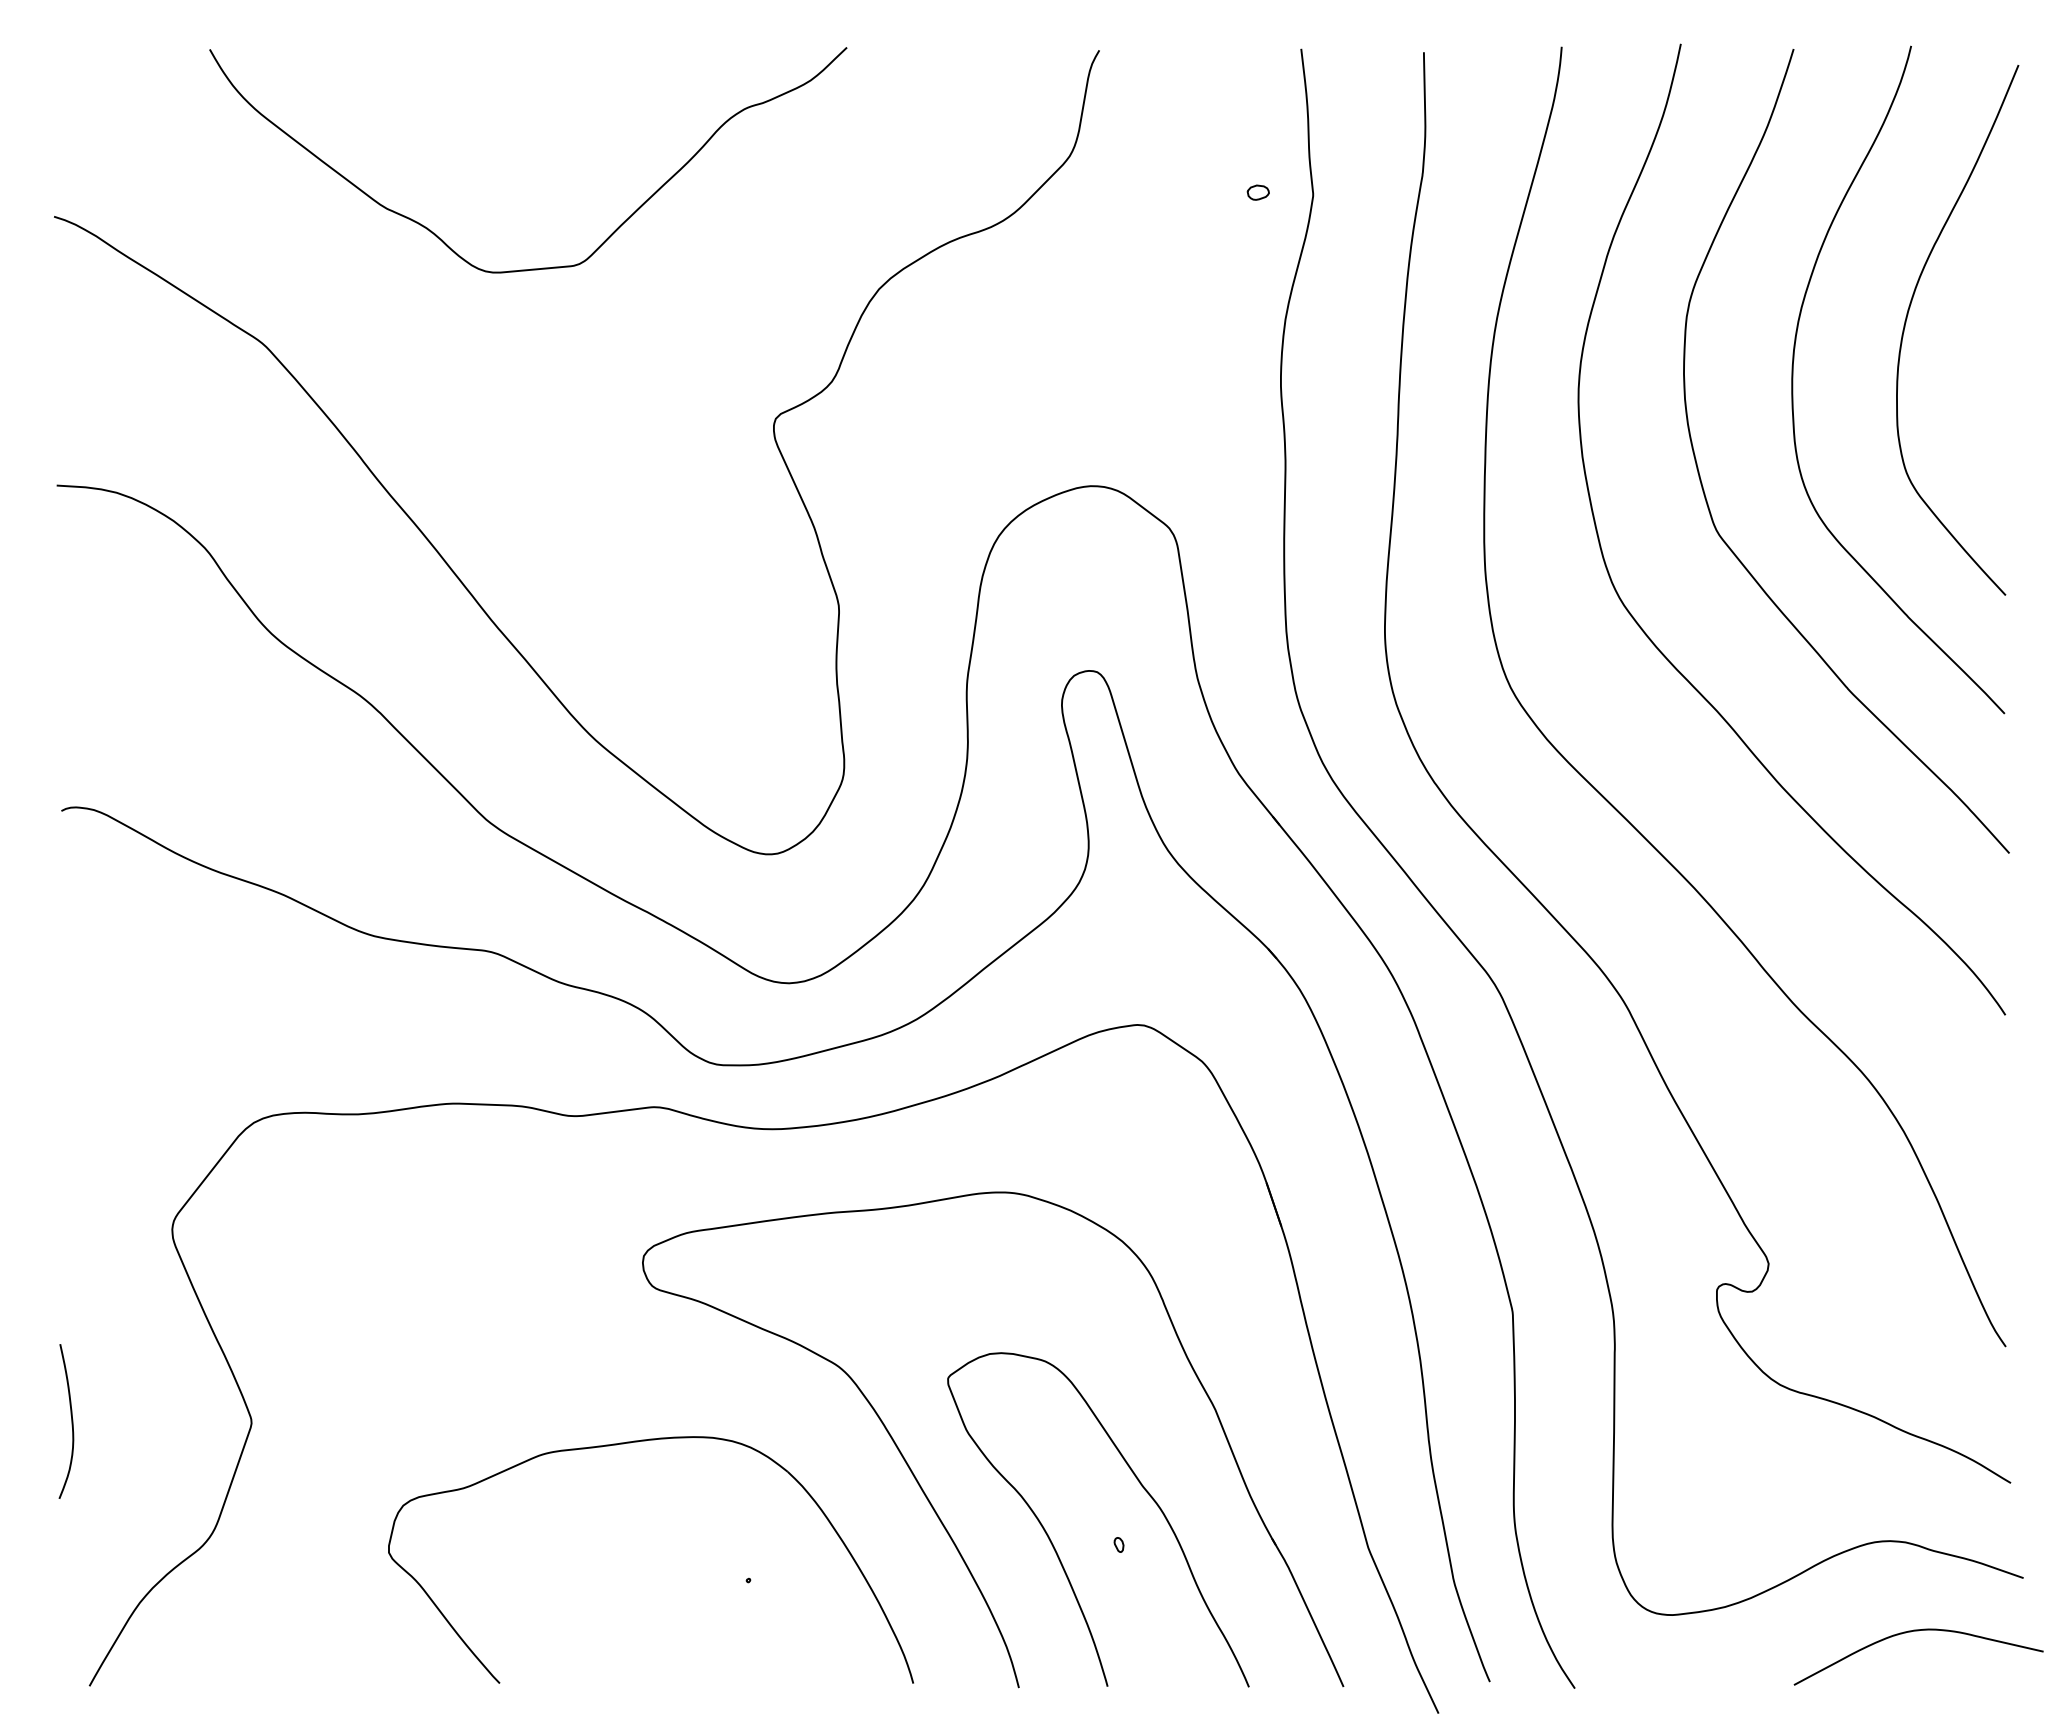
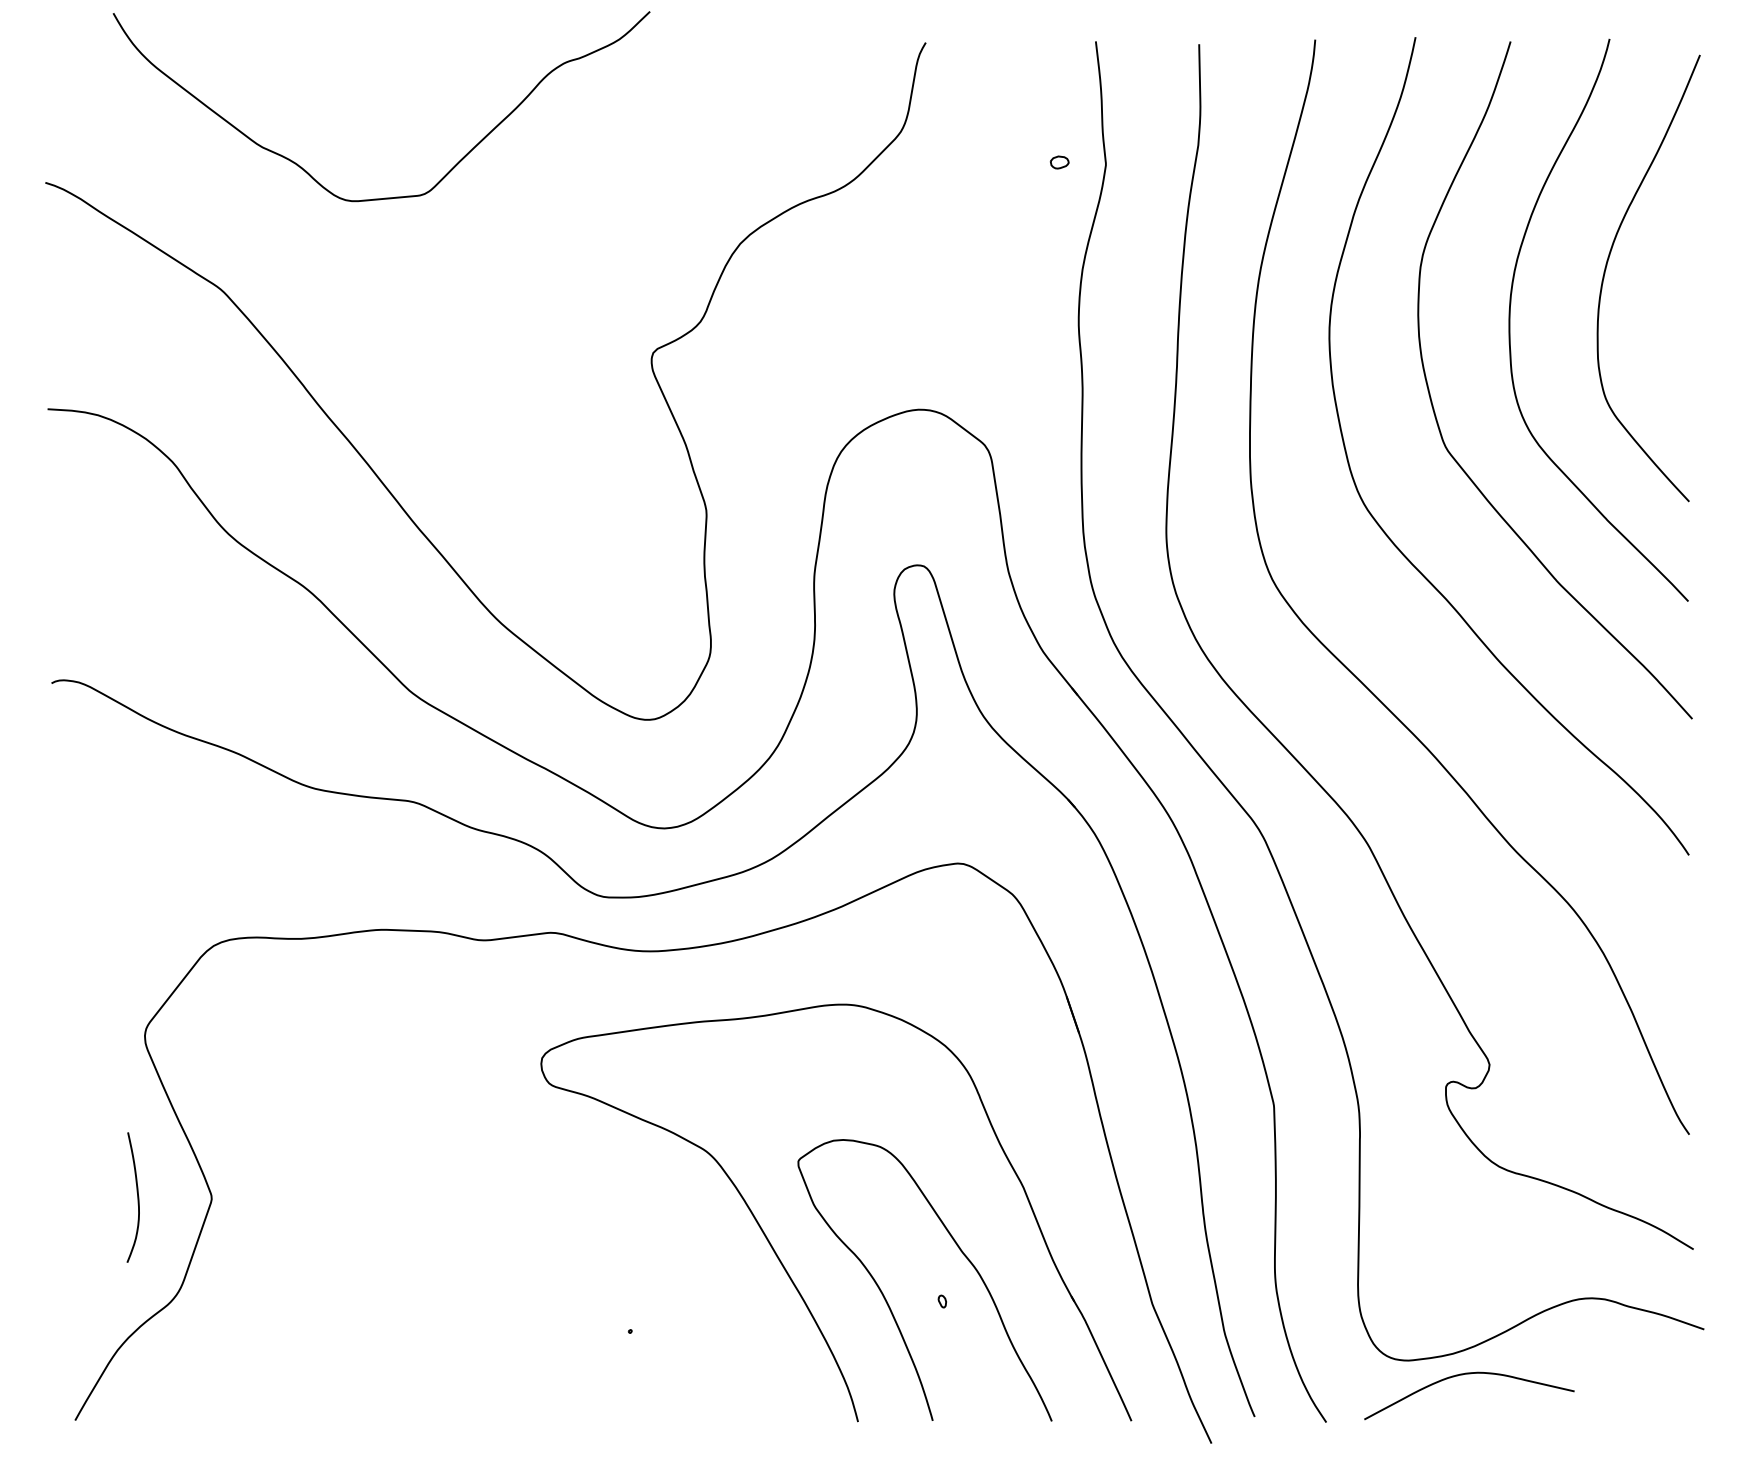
curve: (542, 267) -> (393, 196), moved
curve: (71, 1421) -> (137, 1197), moved
part: (638, 1442) -> (537, 1215), removed
curve: (1918, 1631) -> (1469, 1374), moved

